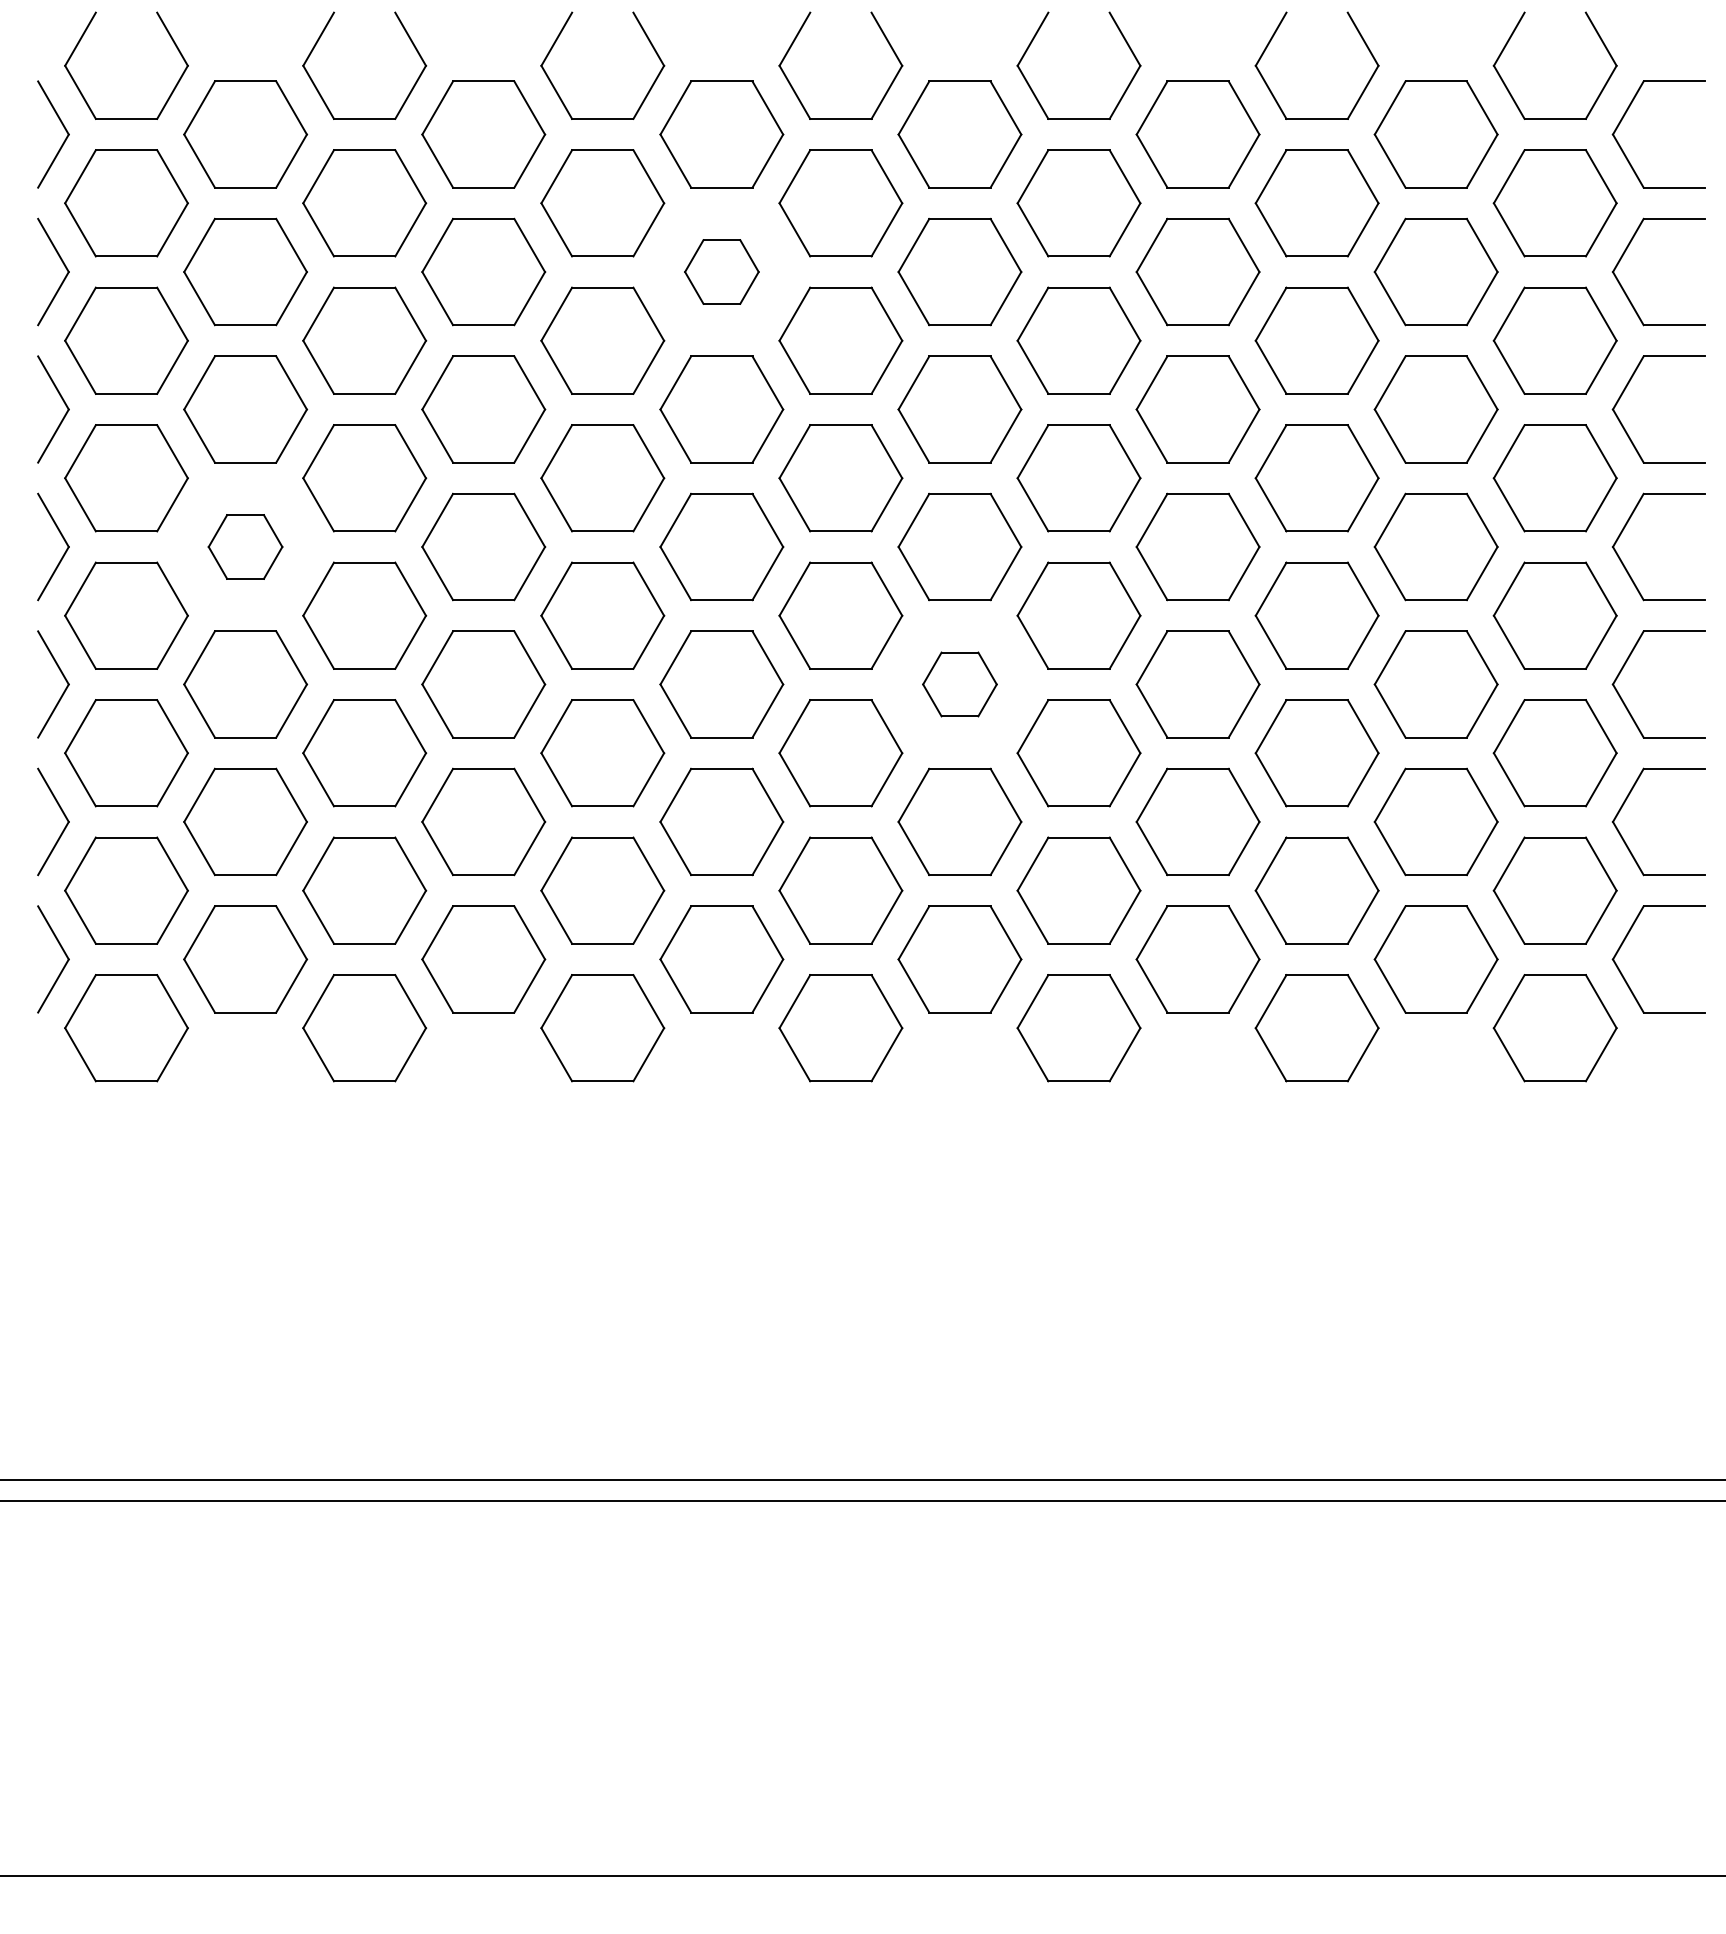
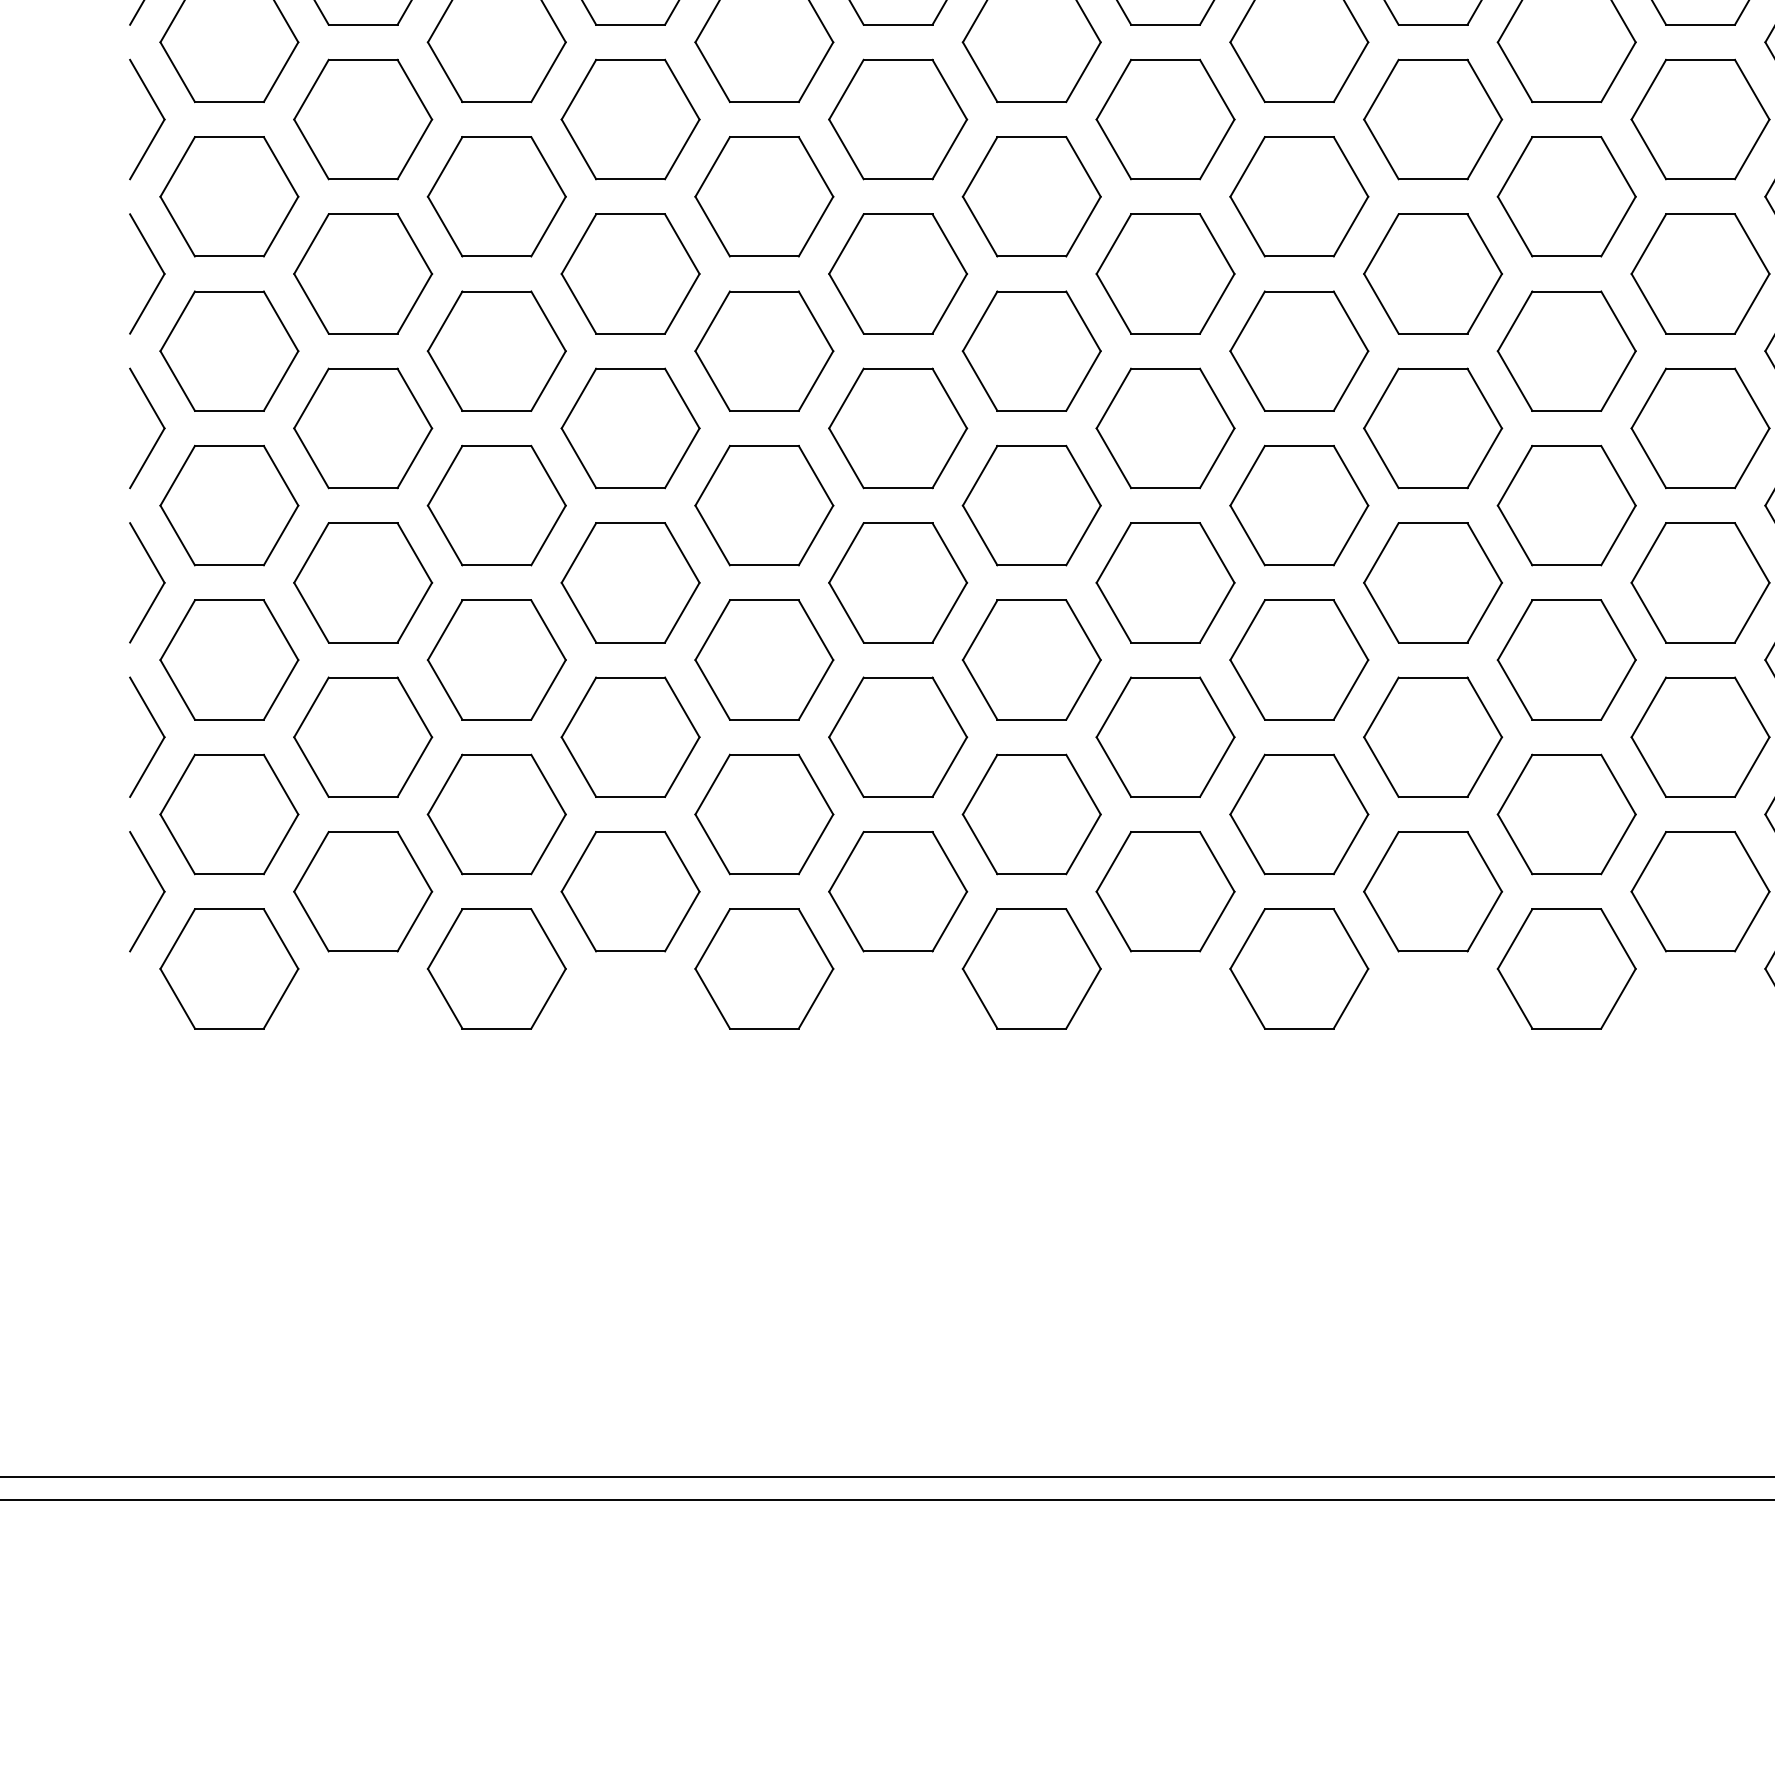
part: (721, 271) -> (897, 118), size x1.67
part: (245, 546) -> (363, 427), size x1.67
part: (959, 684) -> (1165, 582), size x1.67

